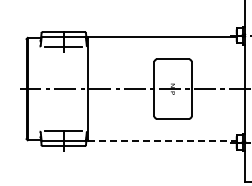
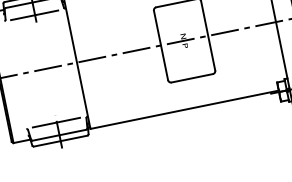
line: (162, 141) -> (184, 109), dashed -> solid

